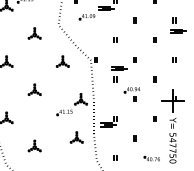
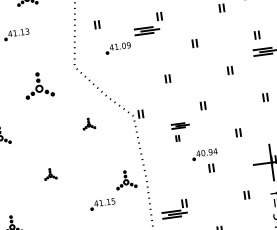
part: (34, 33) -> (38, 85), size x1.4
part: (62, 61) -> (88, 123), size x0.6
part: (119, 74) -> (181, 132), size x0.7
part: (34, 89) -> (50, 173), size x0.6

